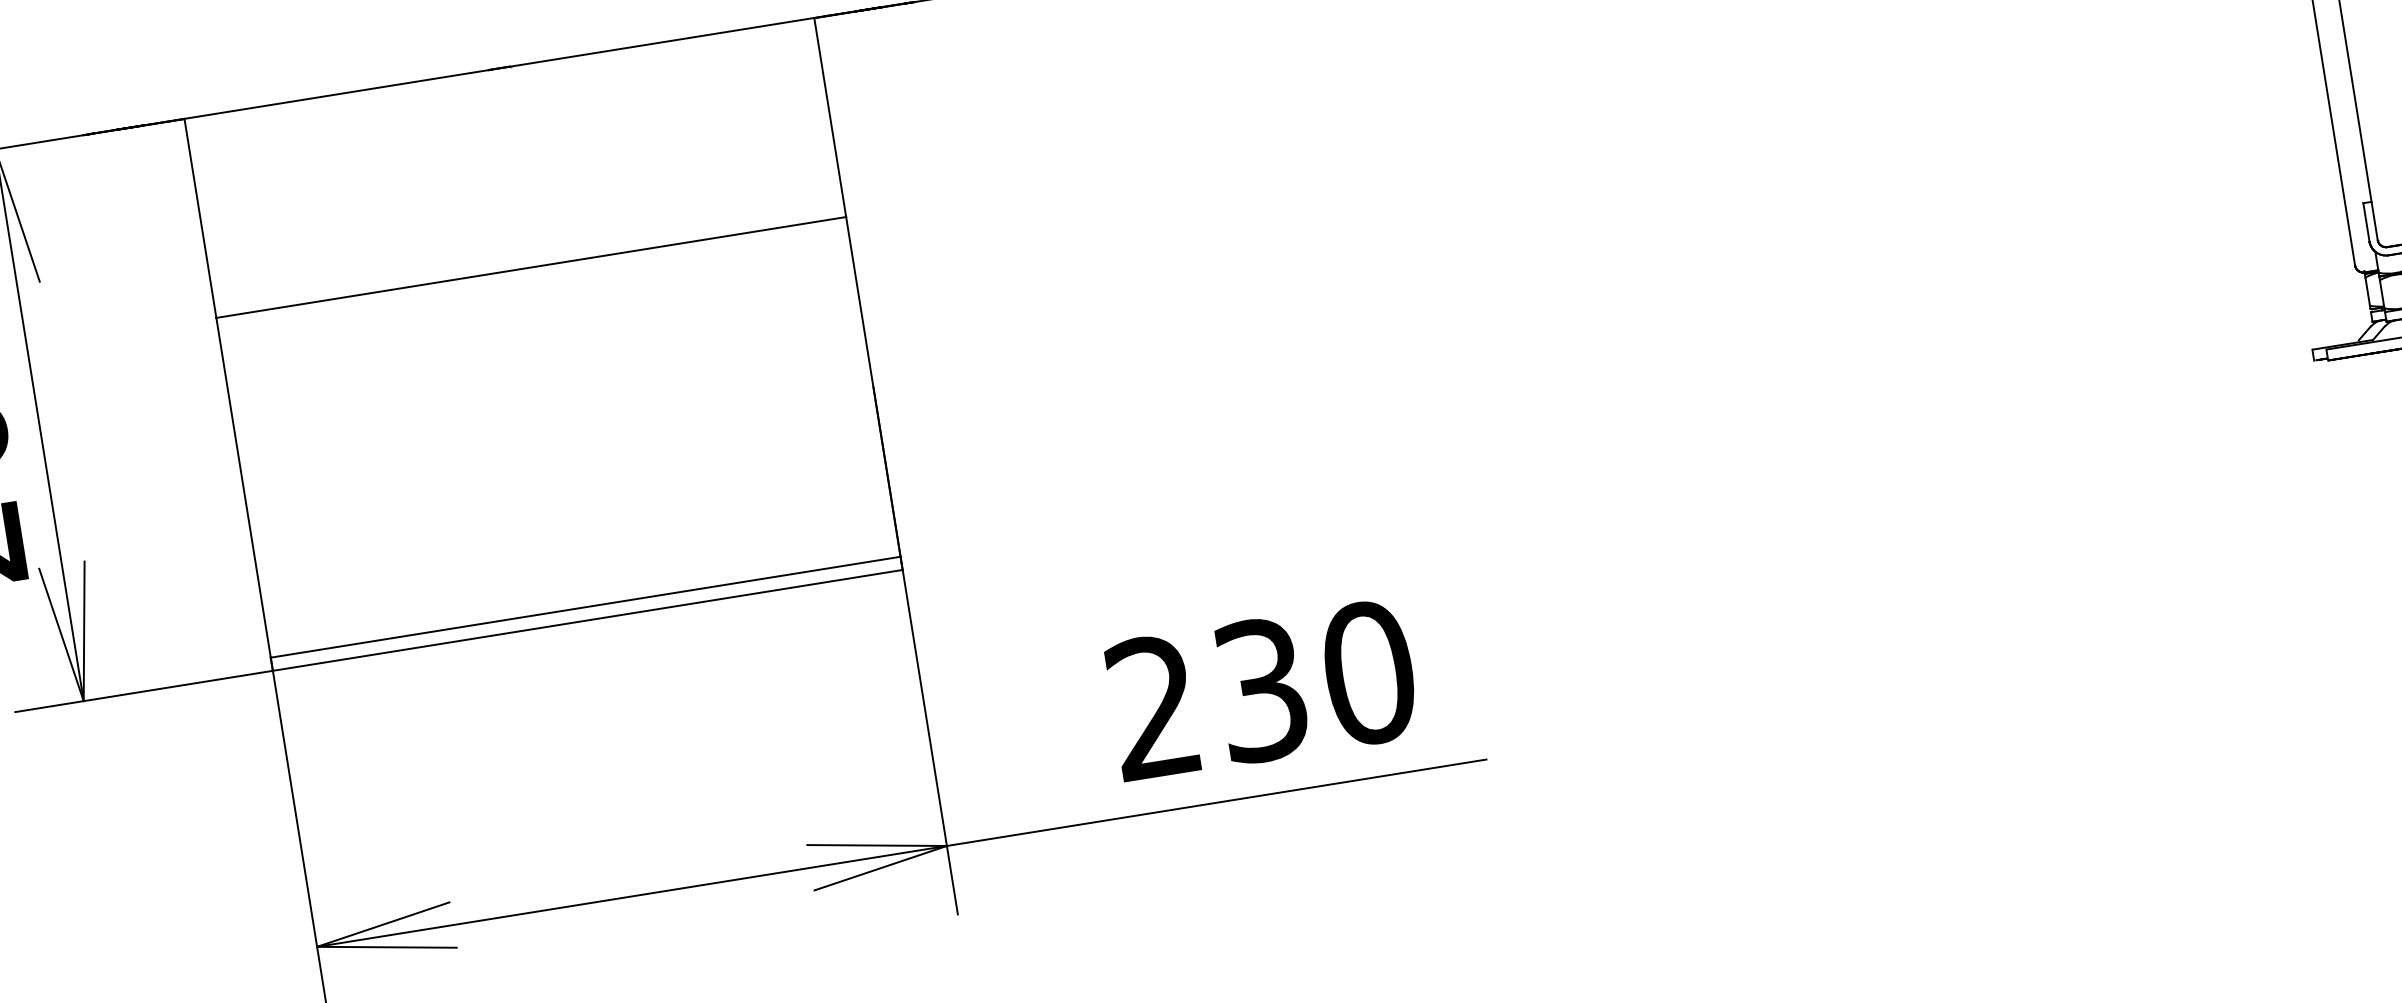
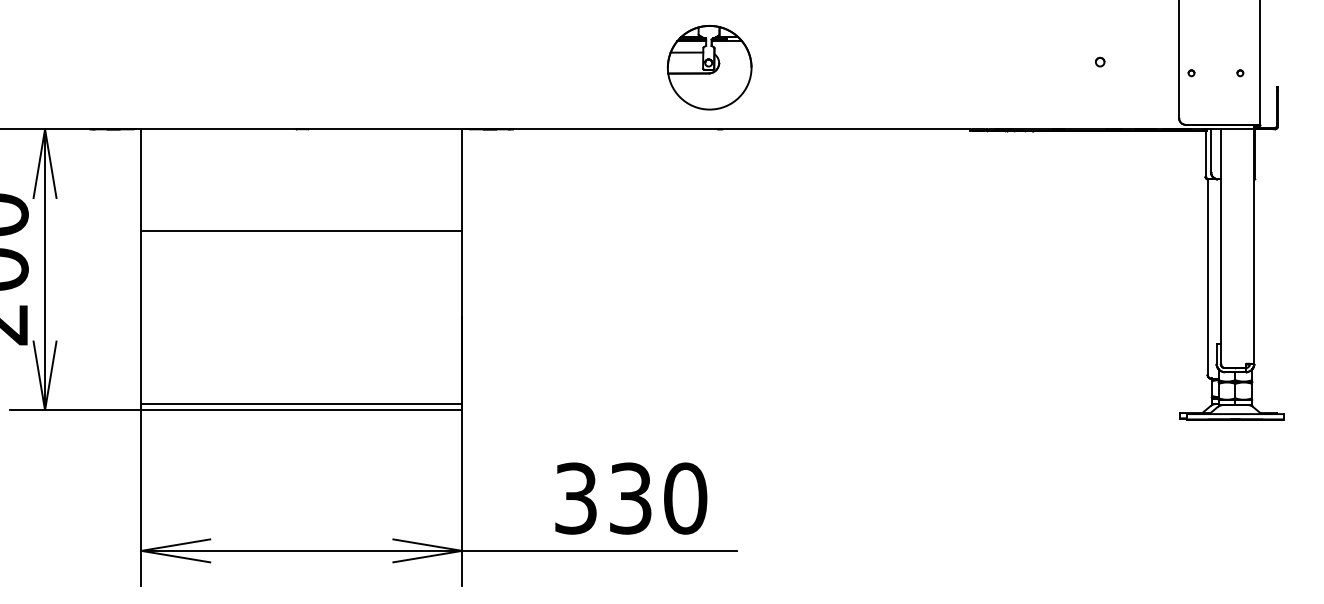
text: (1152, 707) -> (575, 498), 230 -> 330

